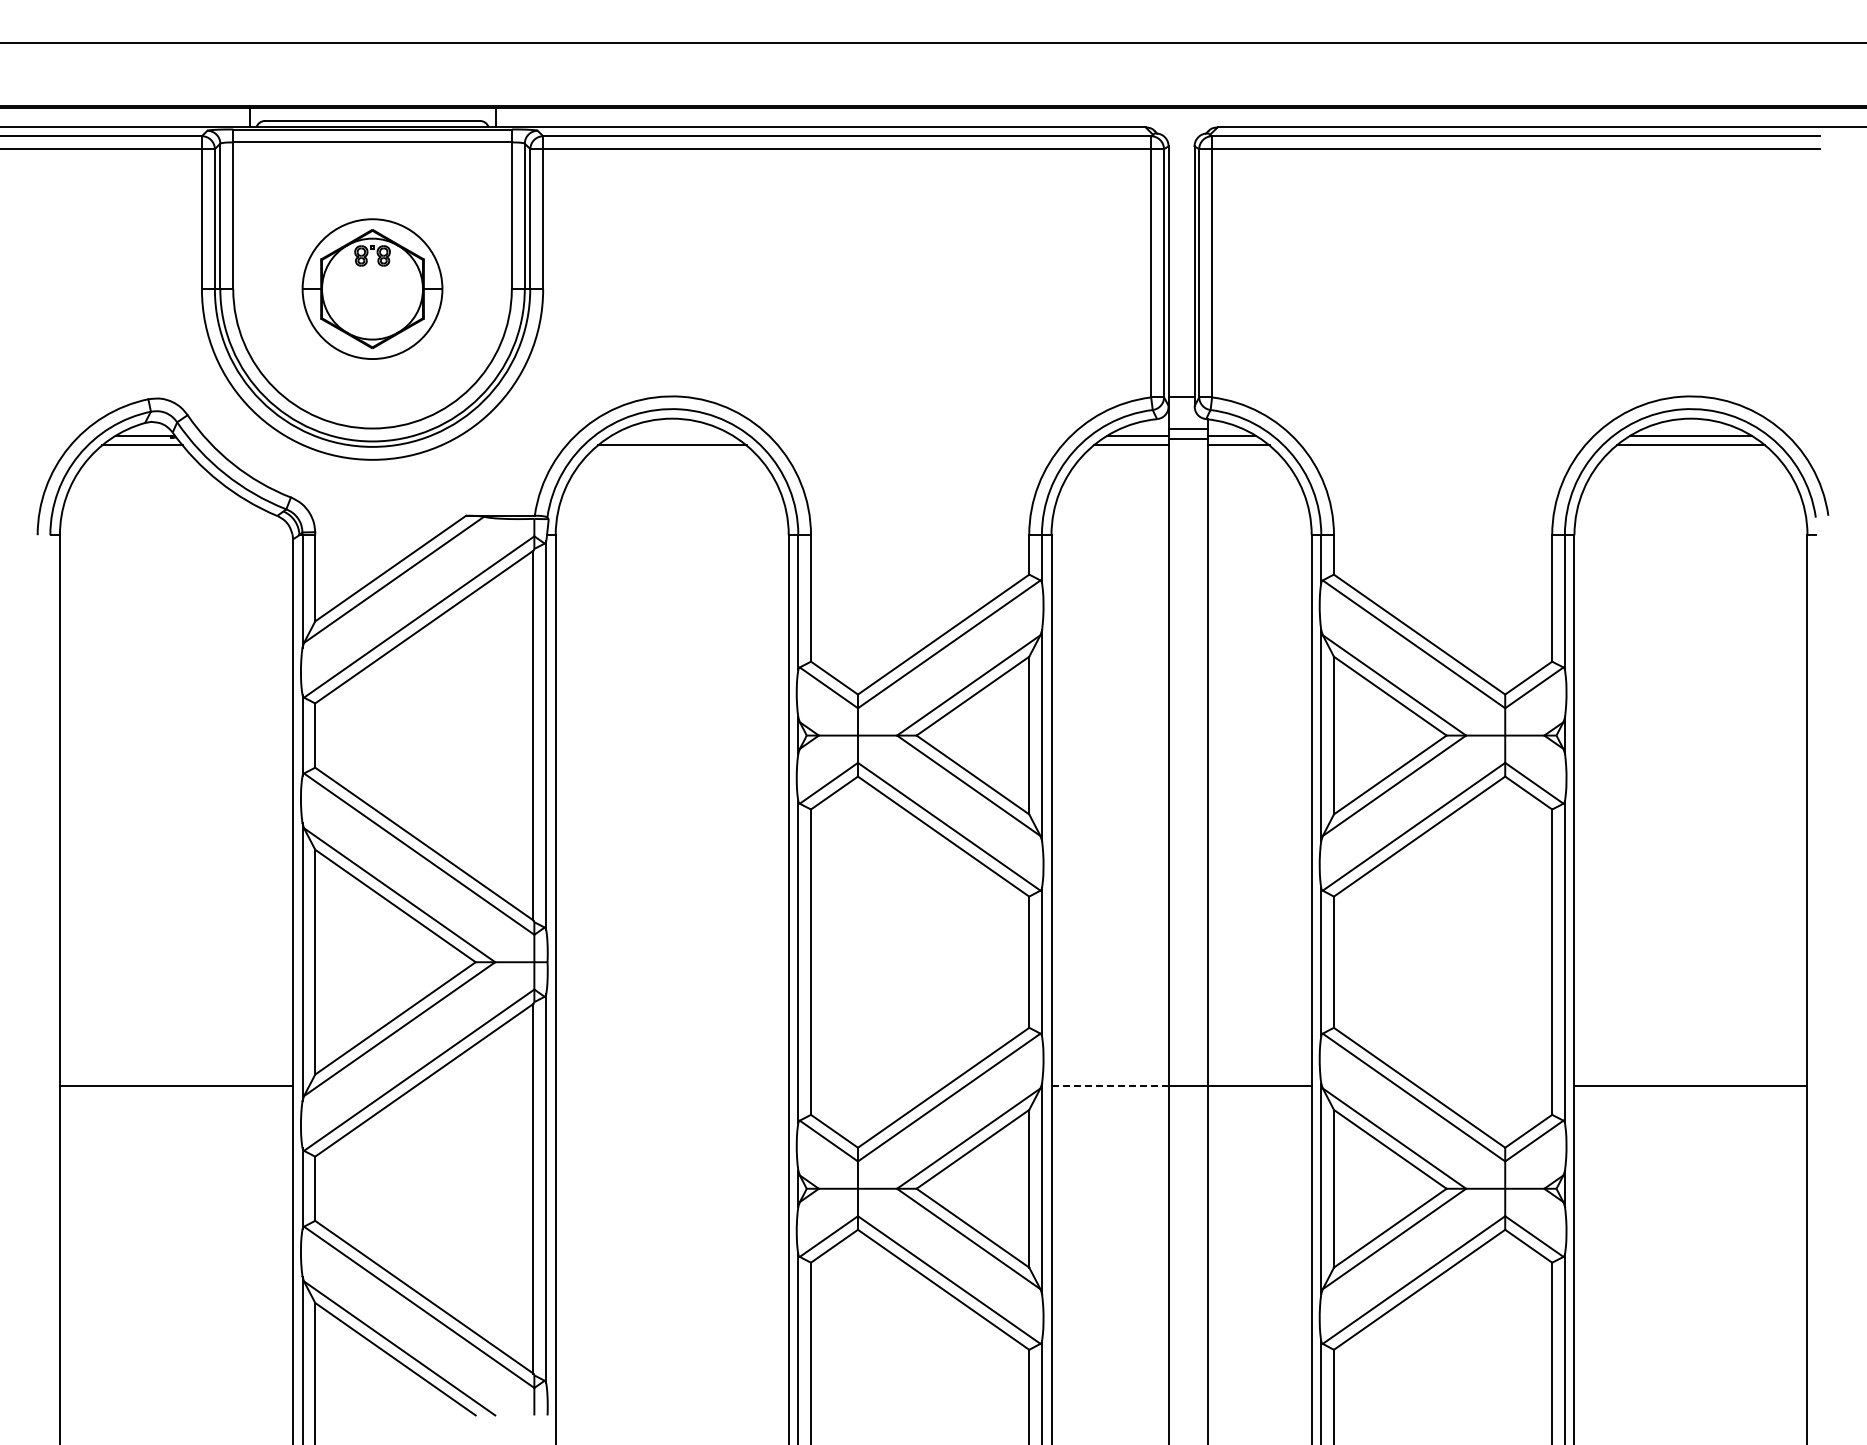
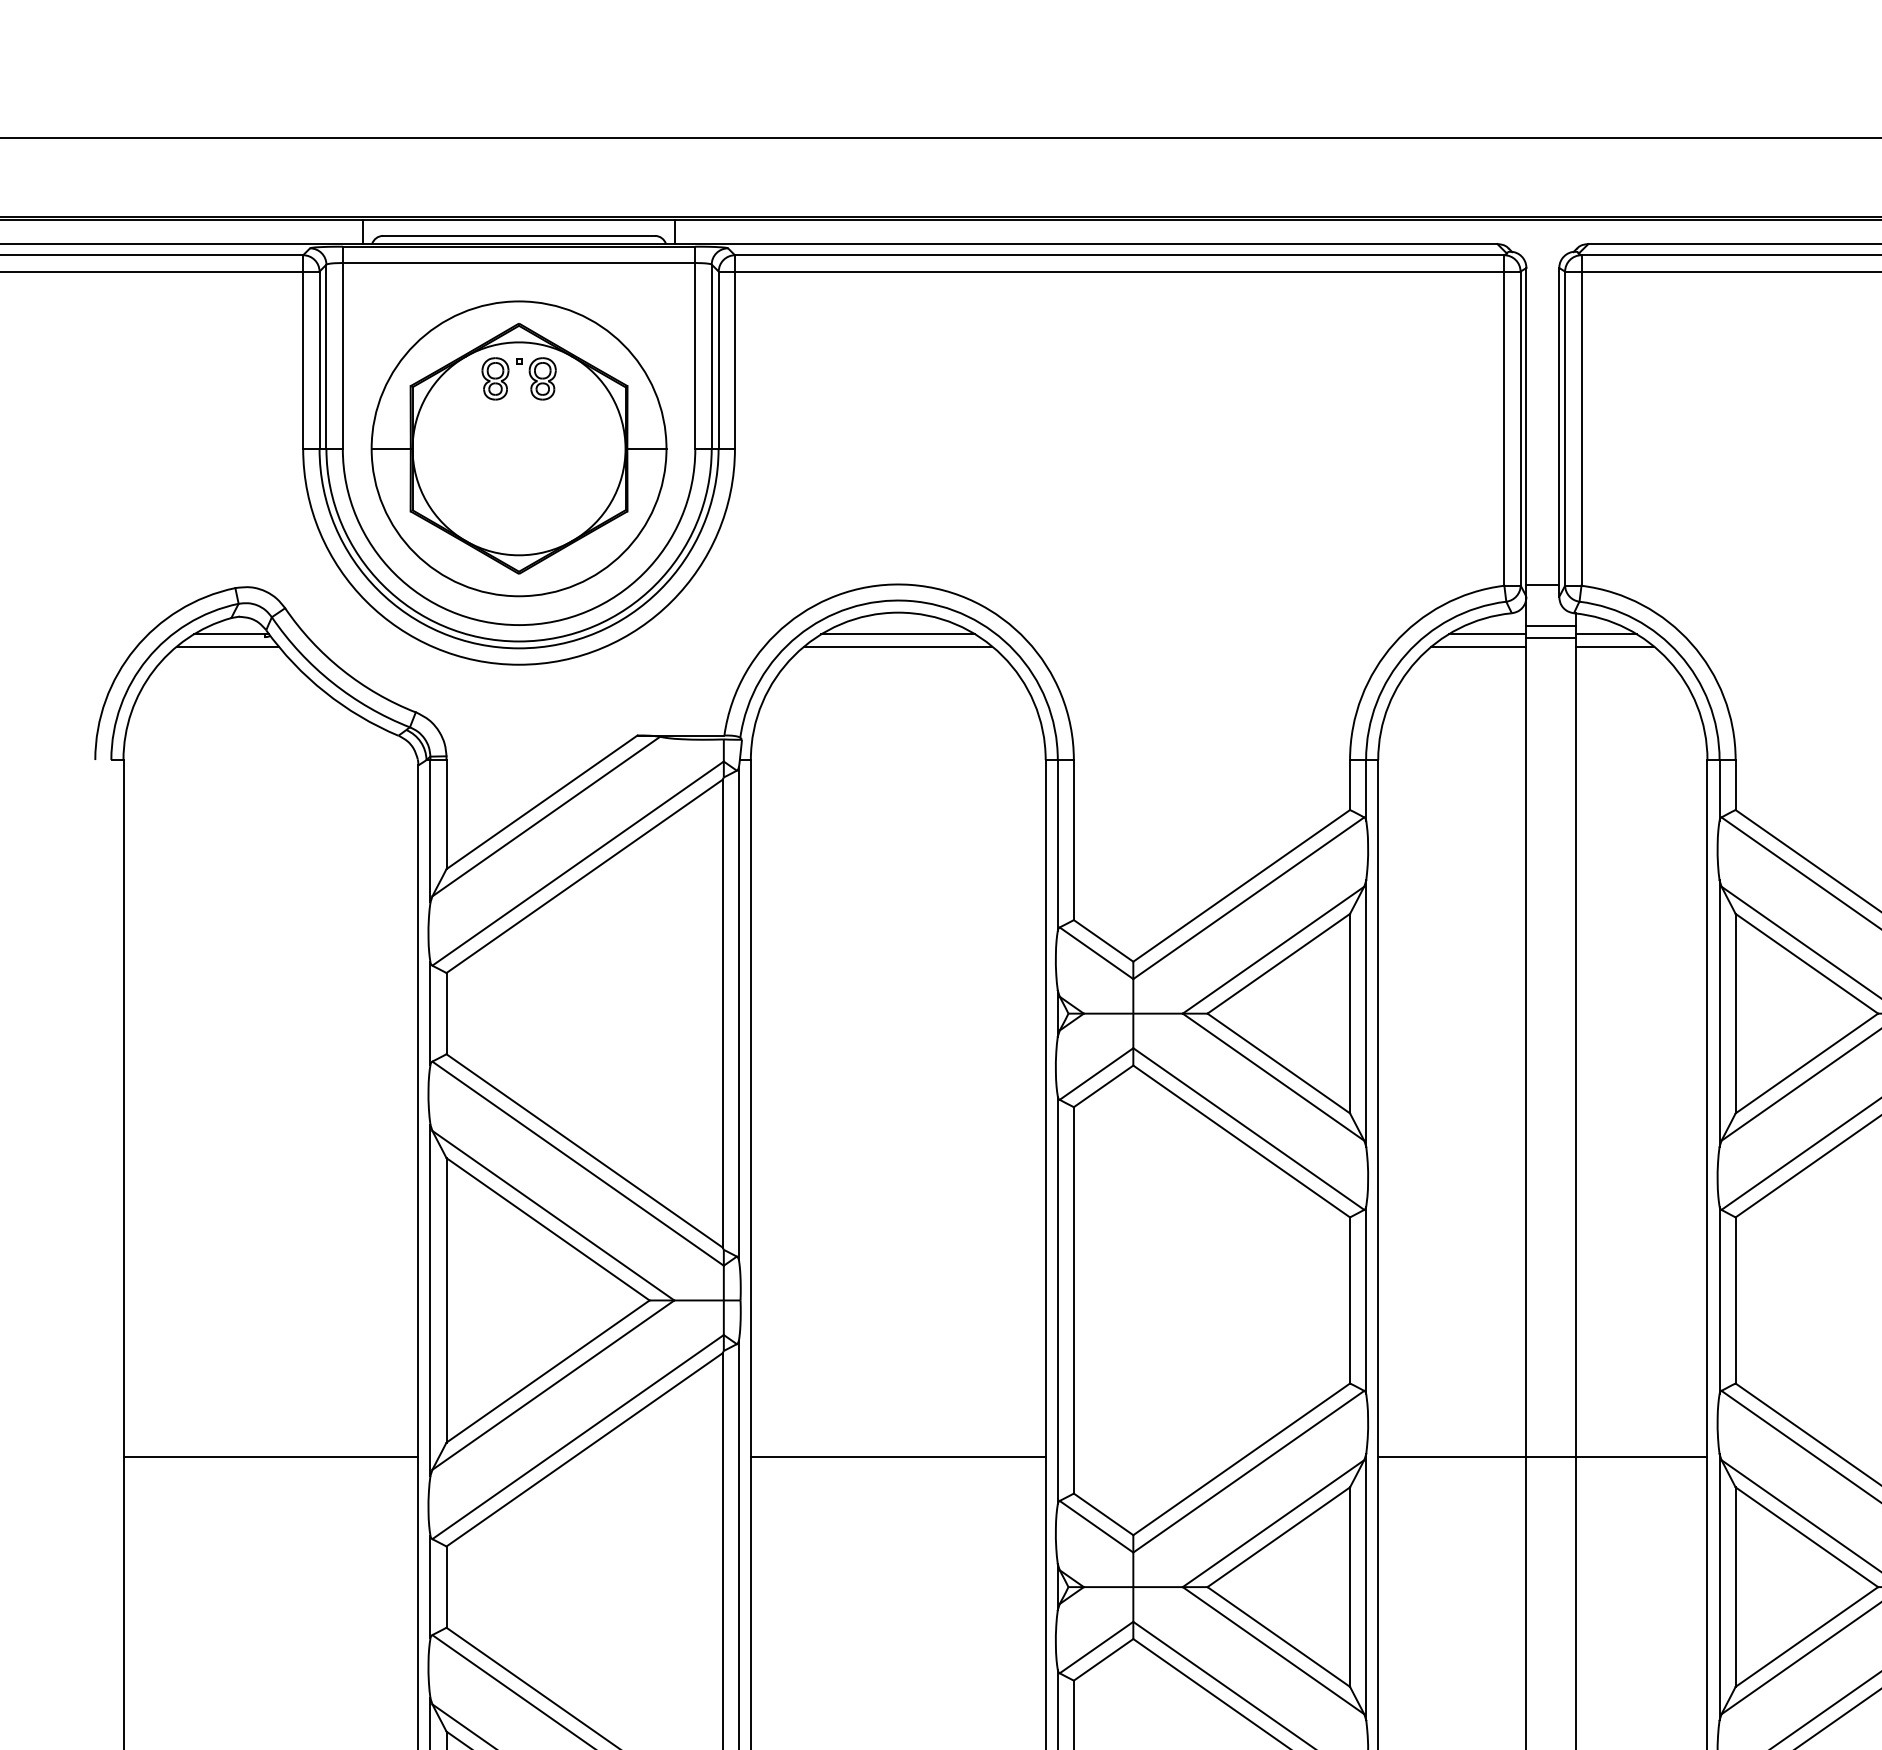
part: (372, 288) -> (519, 447), size x1.67
line: (672, 435) -> (898, 633), added
line: (671, 1086) -> (897, 1457), added
line: (1110, 1086) -> (1452, 1457), dashed -> solid

